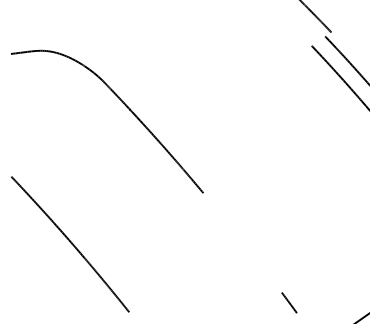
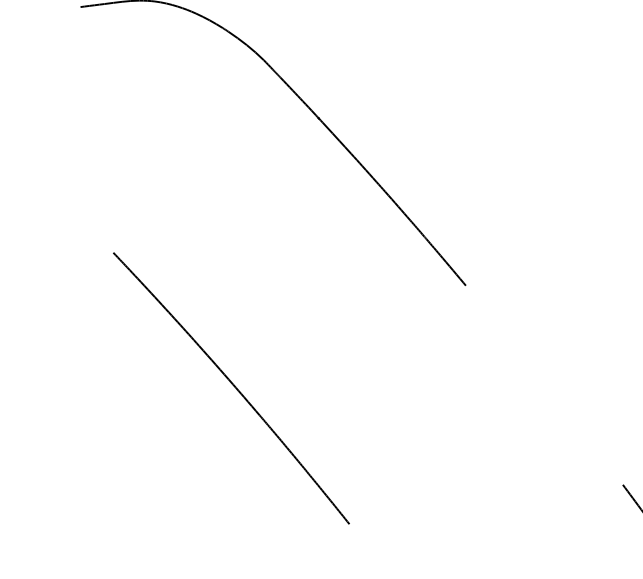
curve: (70, 243) -> (231, 386), moved

